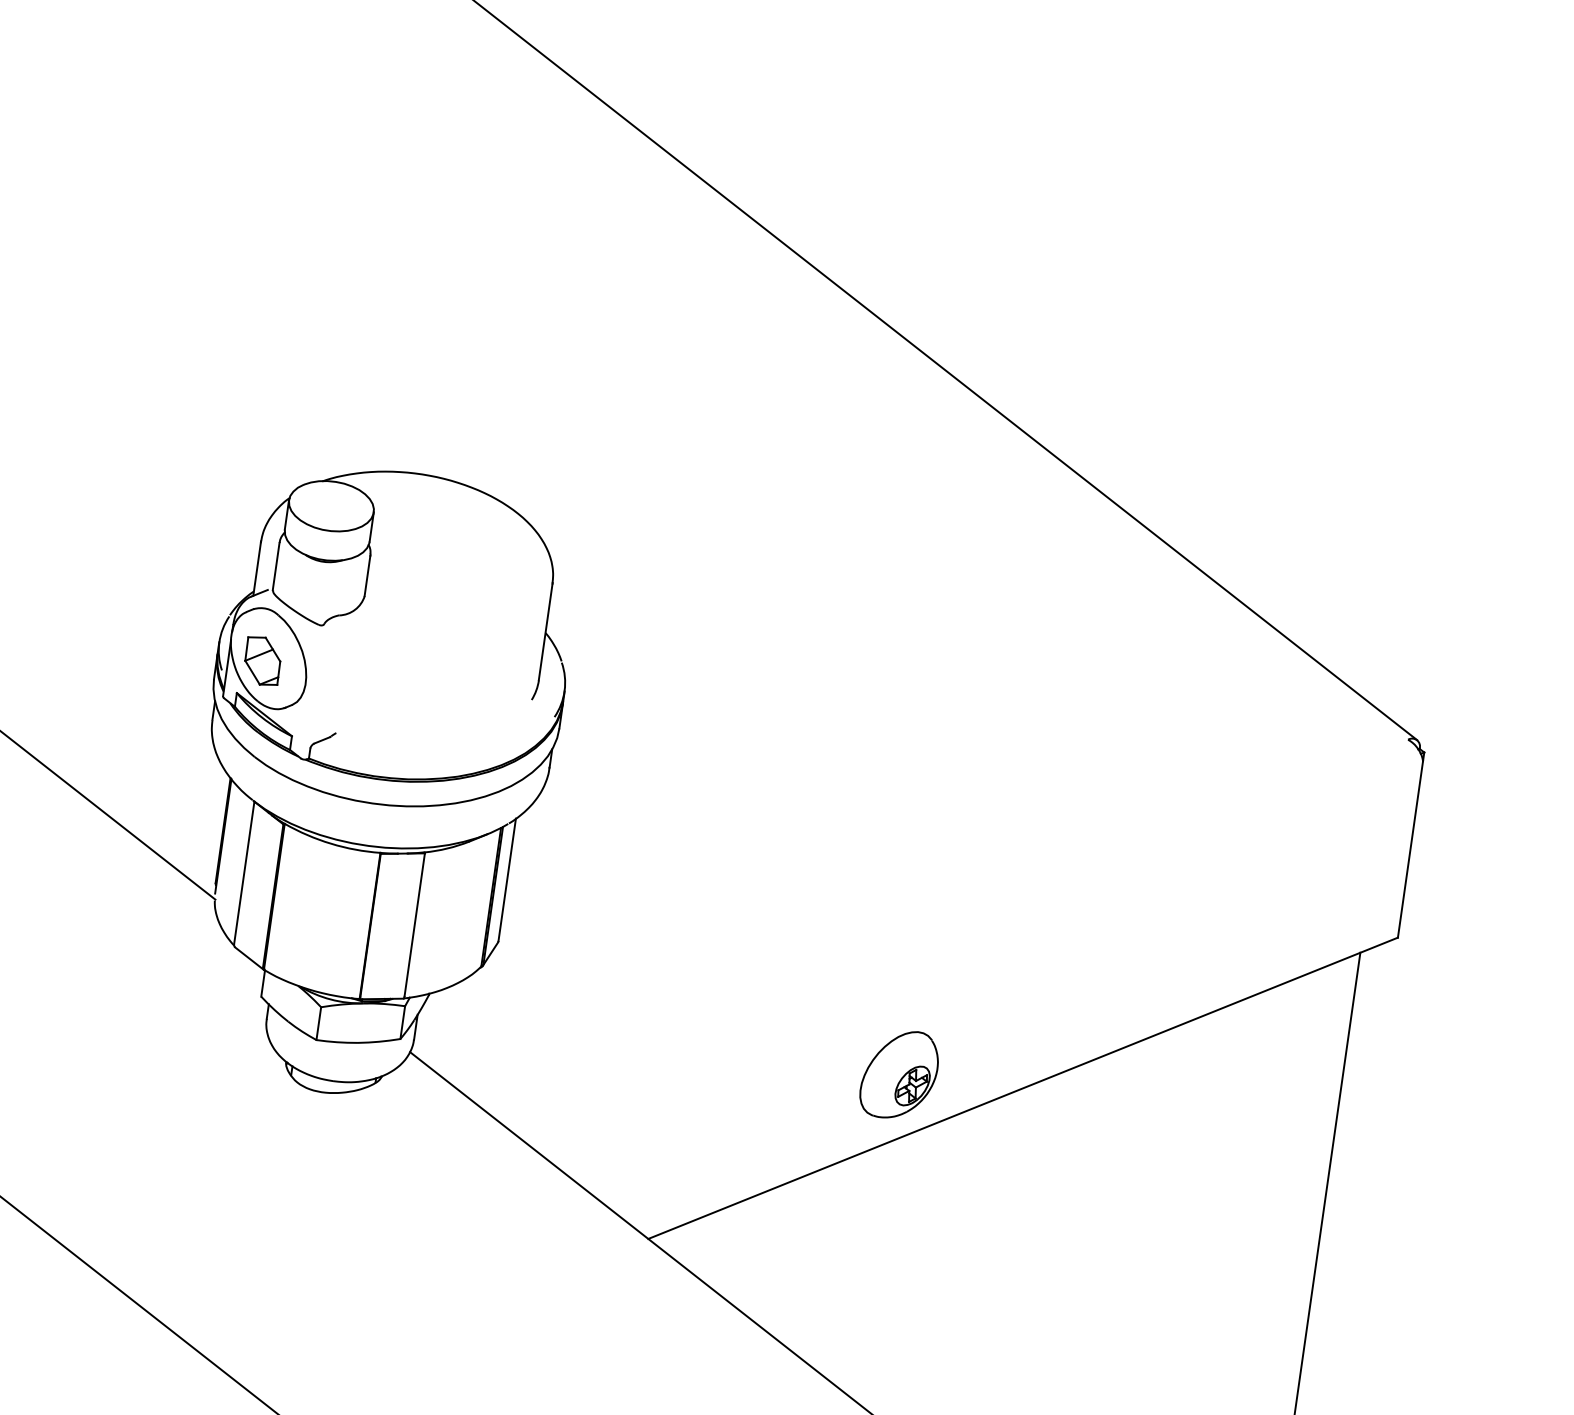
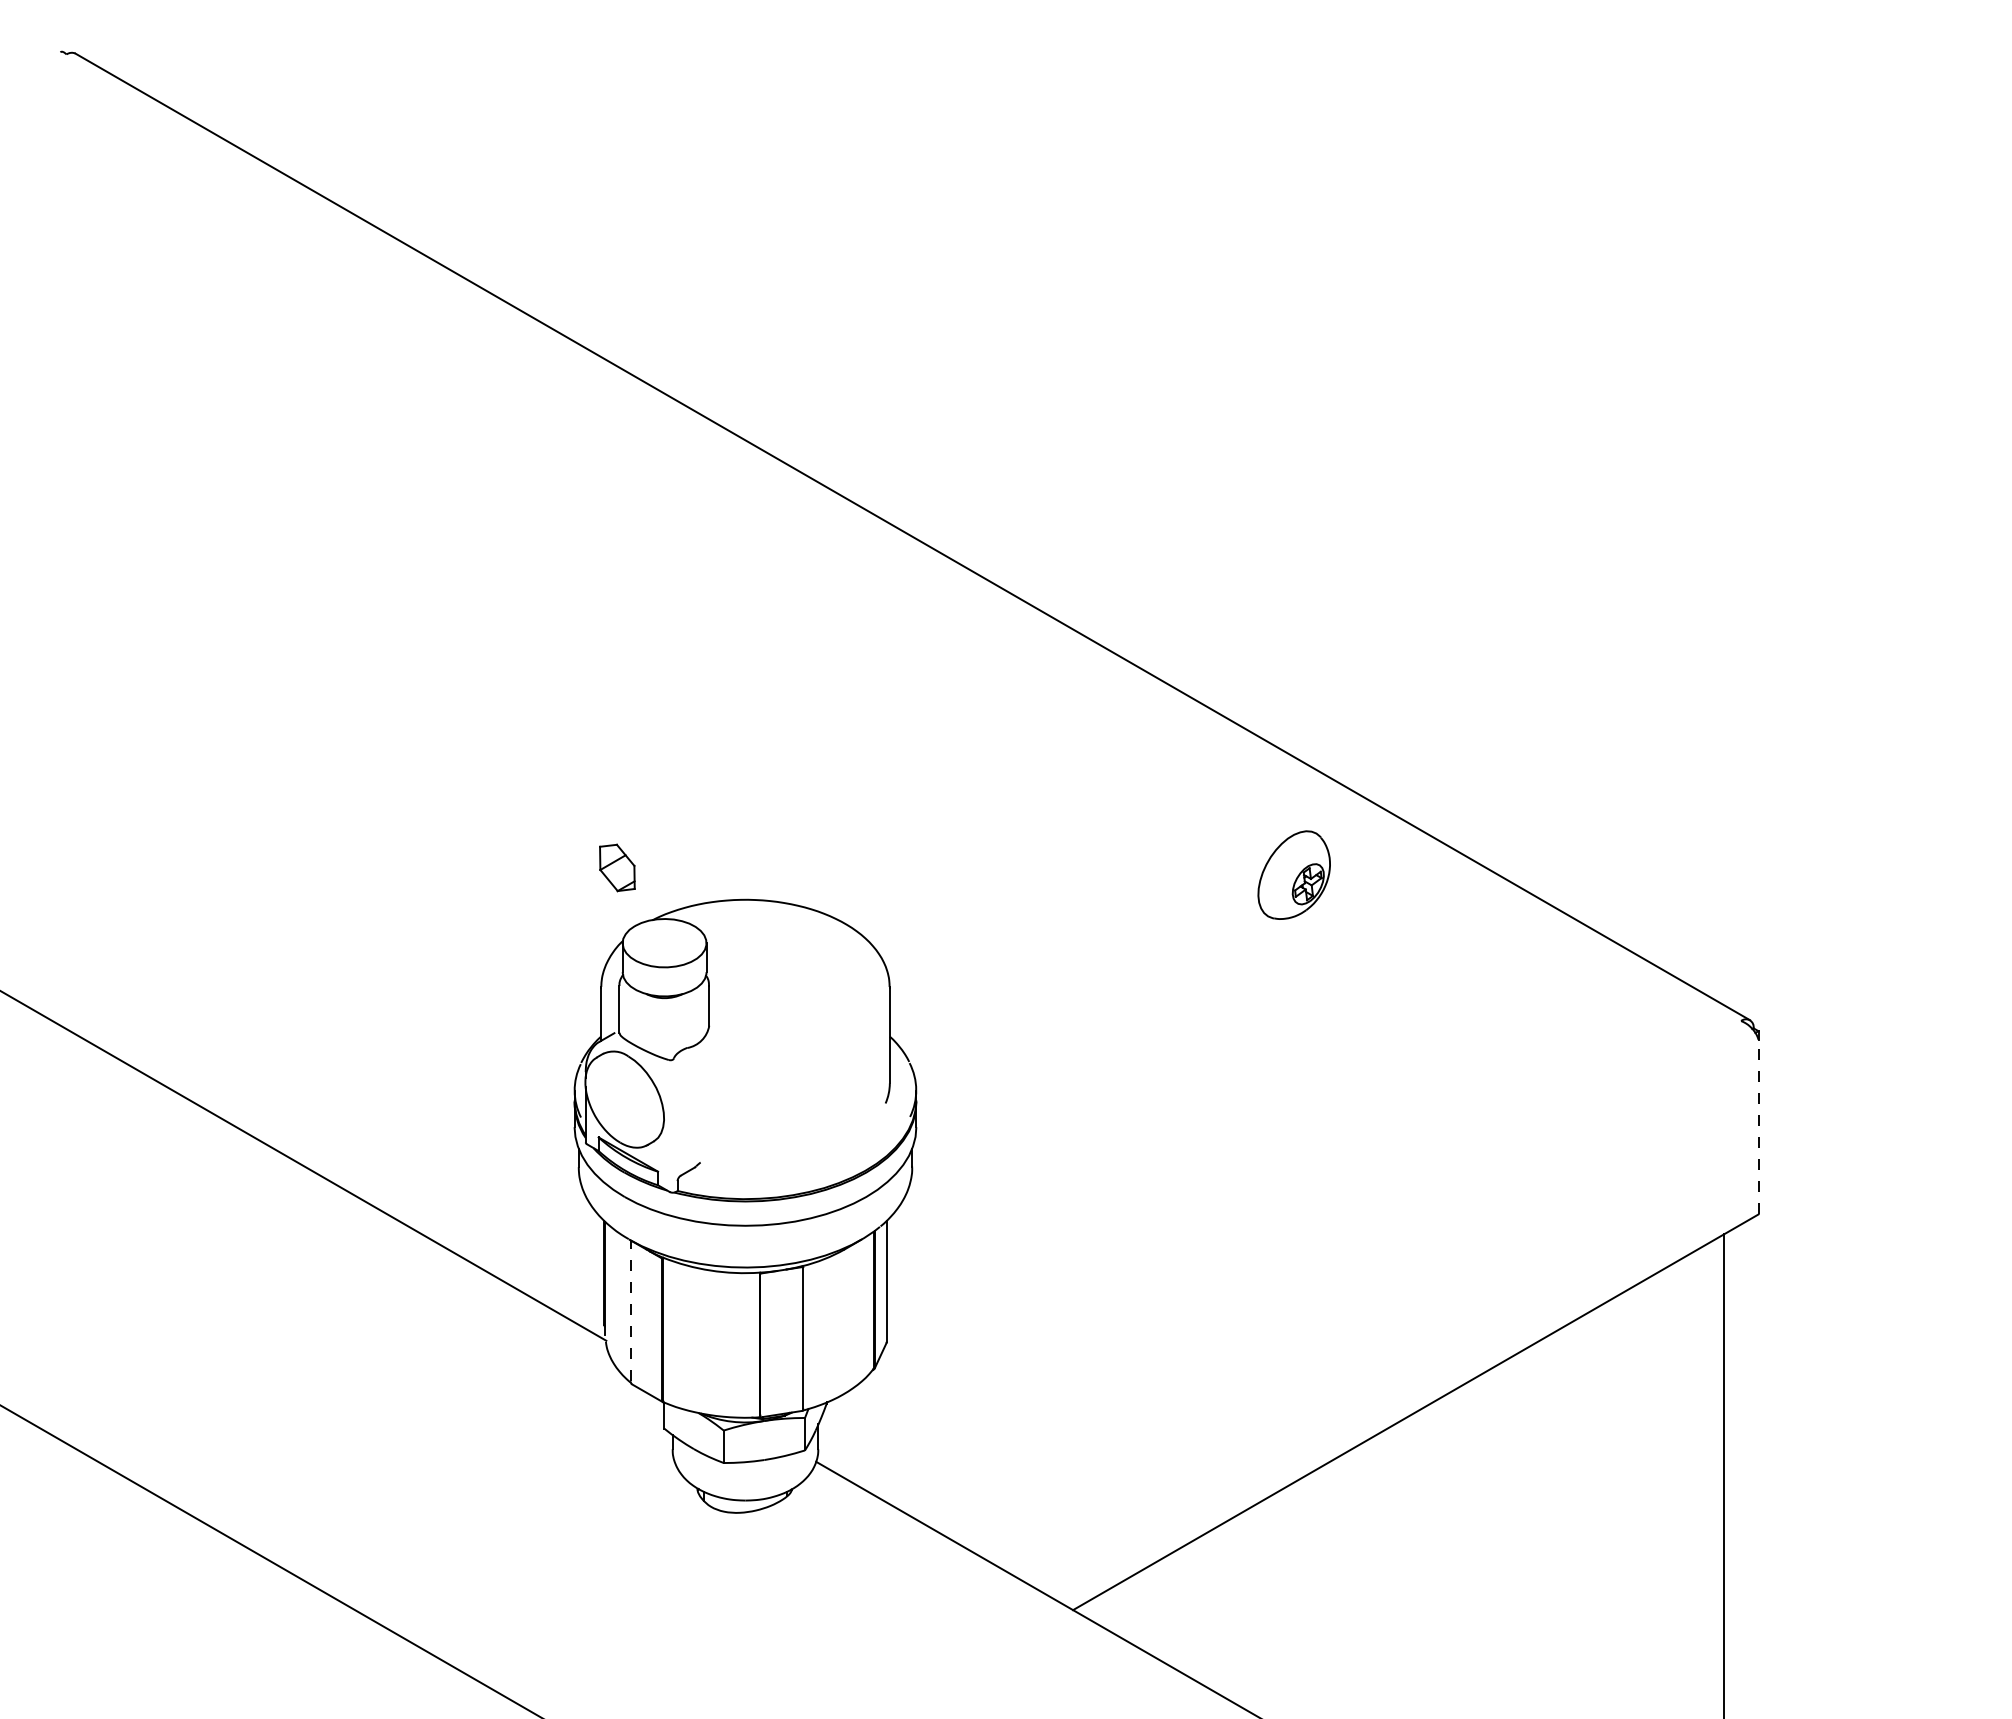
part: (262, 660) -> (617, 867), moved
line: (1410, 848) -> (1758, 1126), solid -> dashed
line: (244, 872) -> (630, 1310), solid -> dashed
part: (899, 1073) -> (1293, 874), moved

